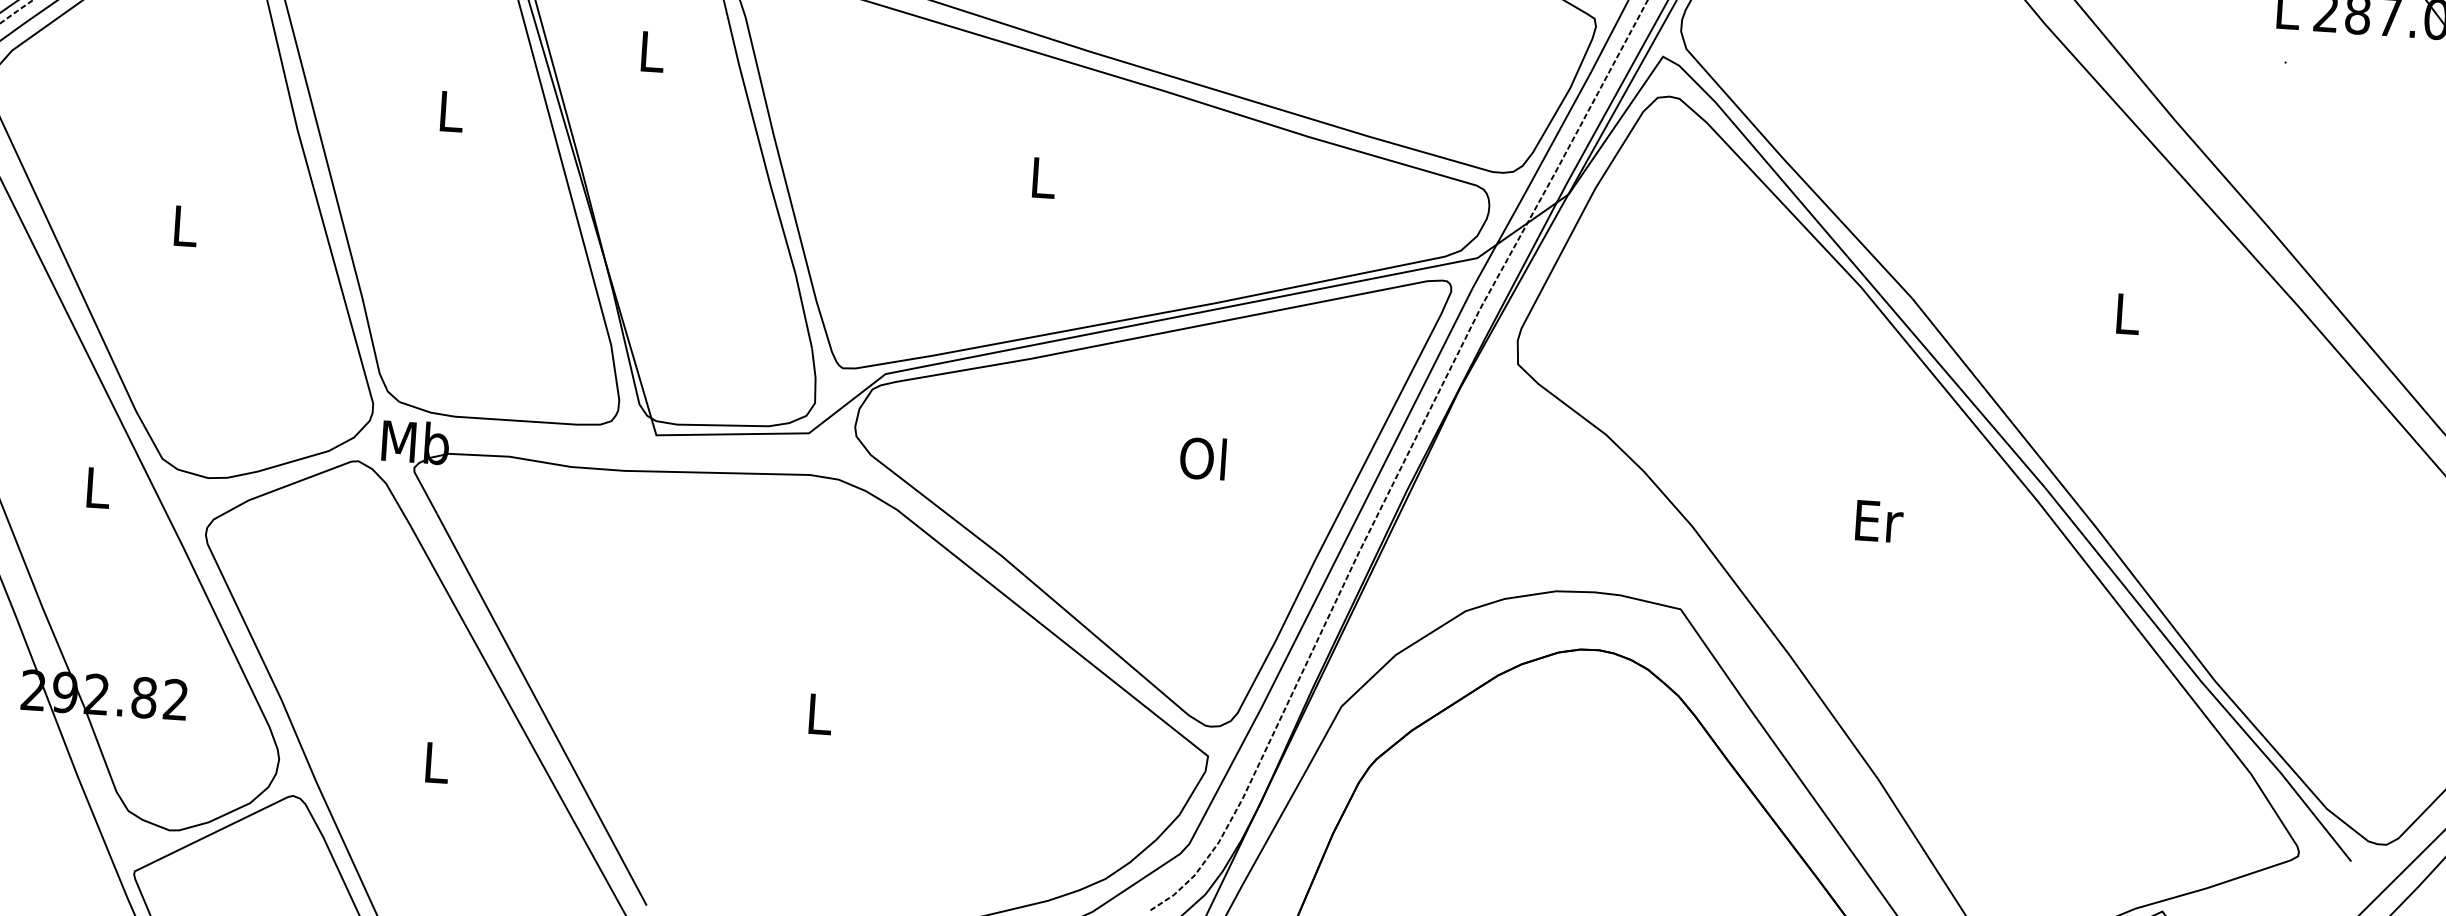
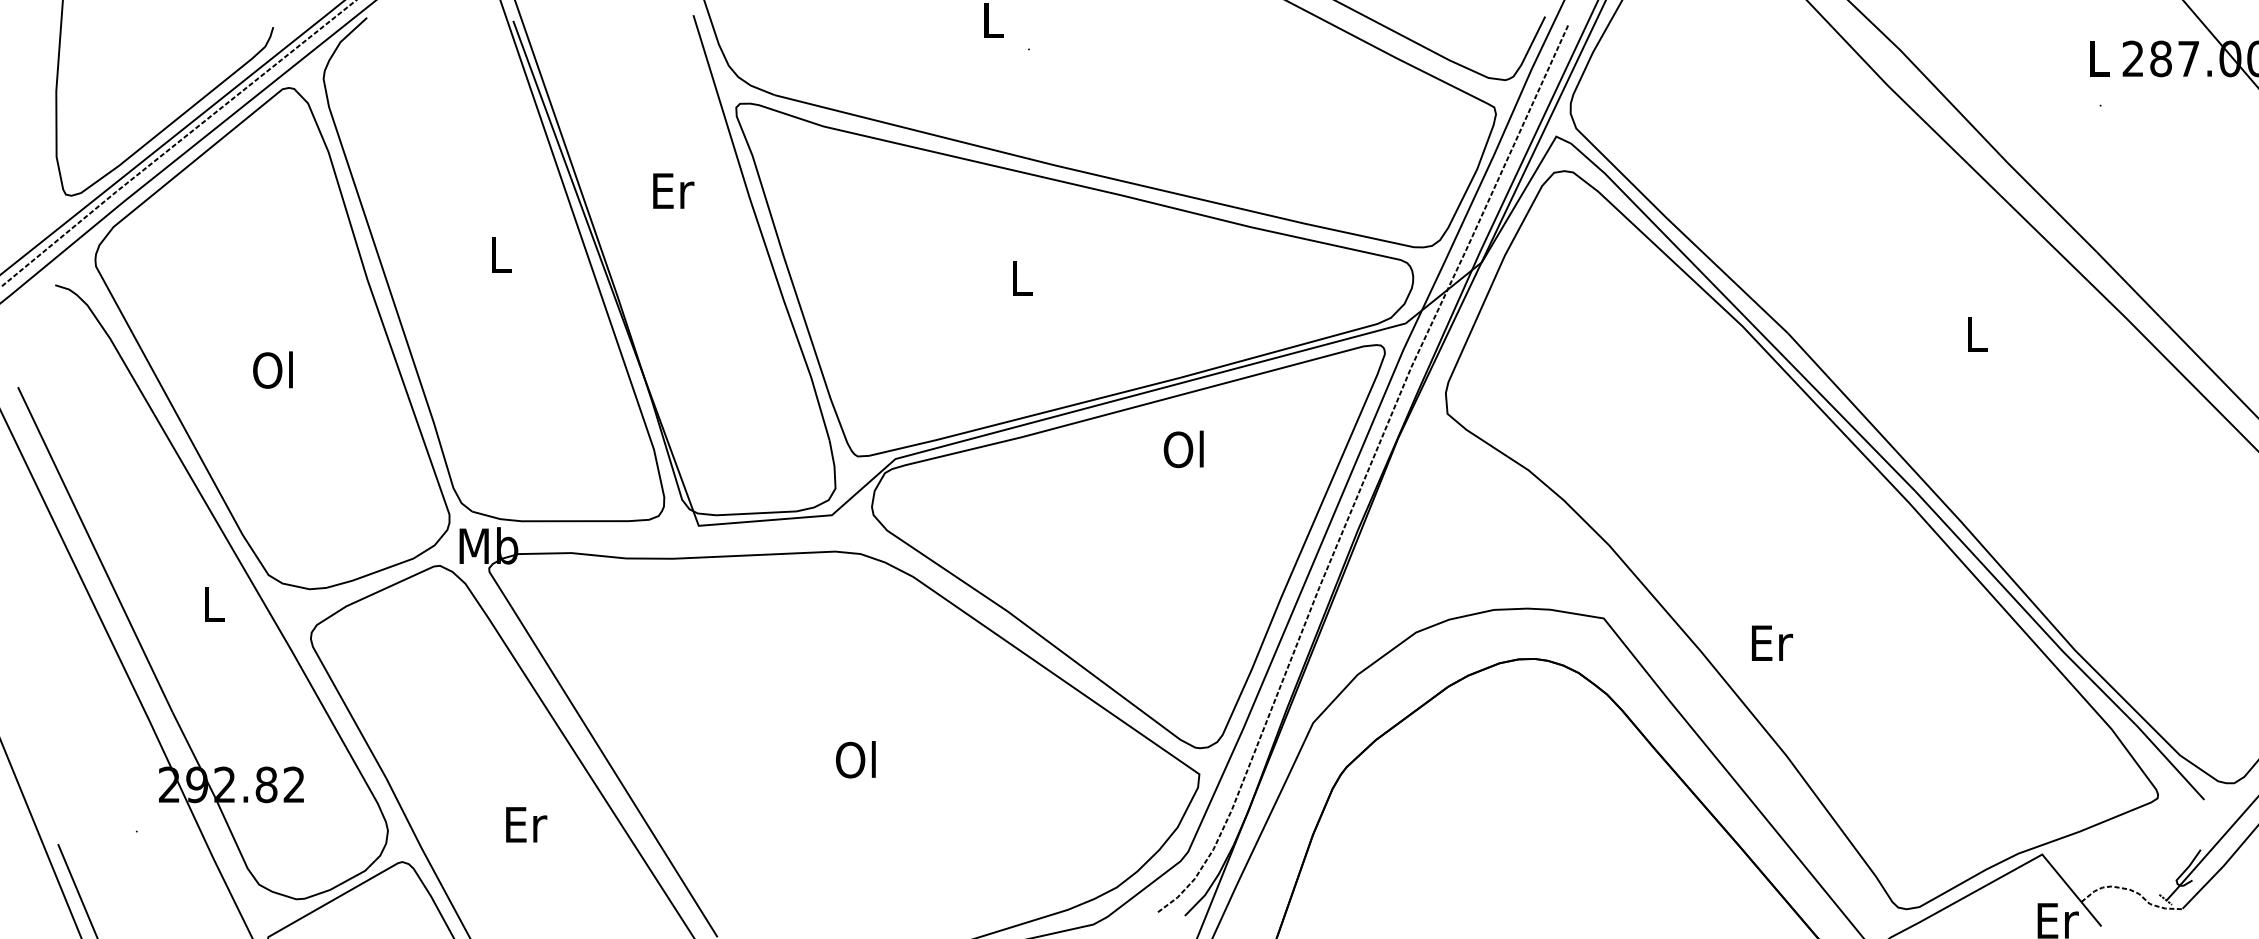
text: (653, 51) -> (673, 190), L -> Er
text: (182, 224) -> (272, 369), L -> Ol
text: (1202, 458) -> (1183, 449), moved
text: (1879, 520) -> (1772, 642), moved
text: (817, 713) -> (855, 759), L -> Ol
text: (437, 762) -> (526, 824), L -> Er

